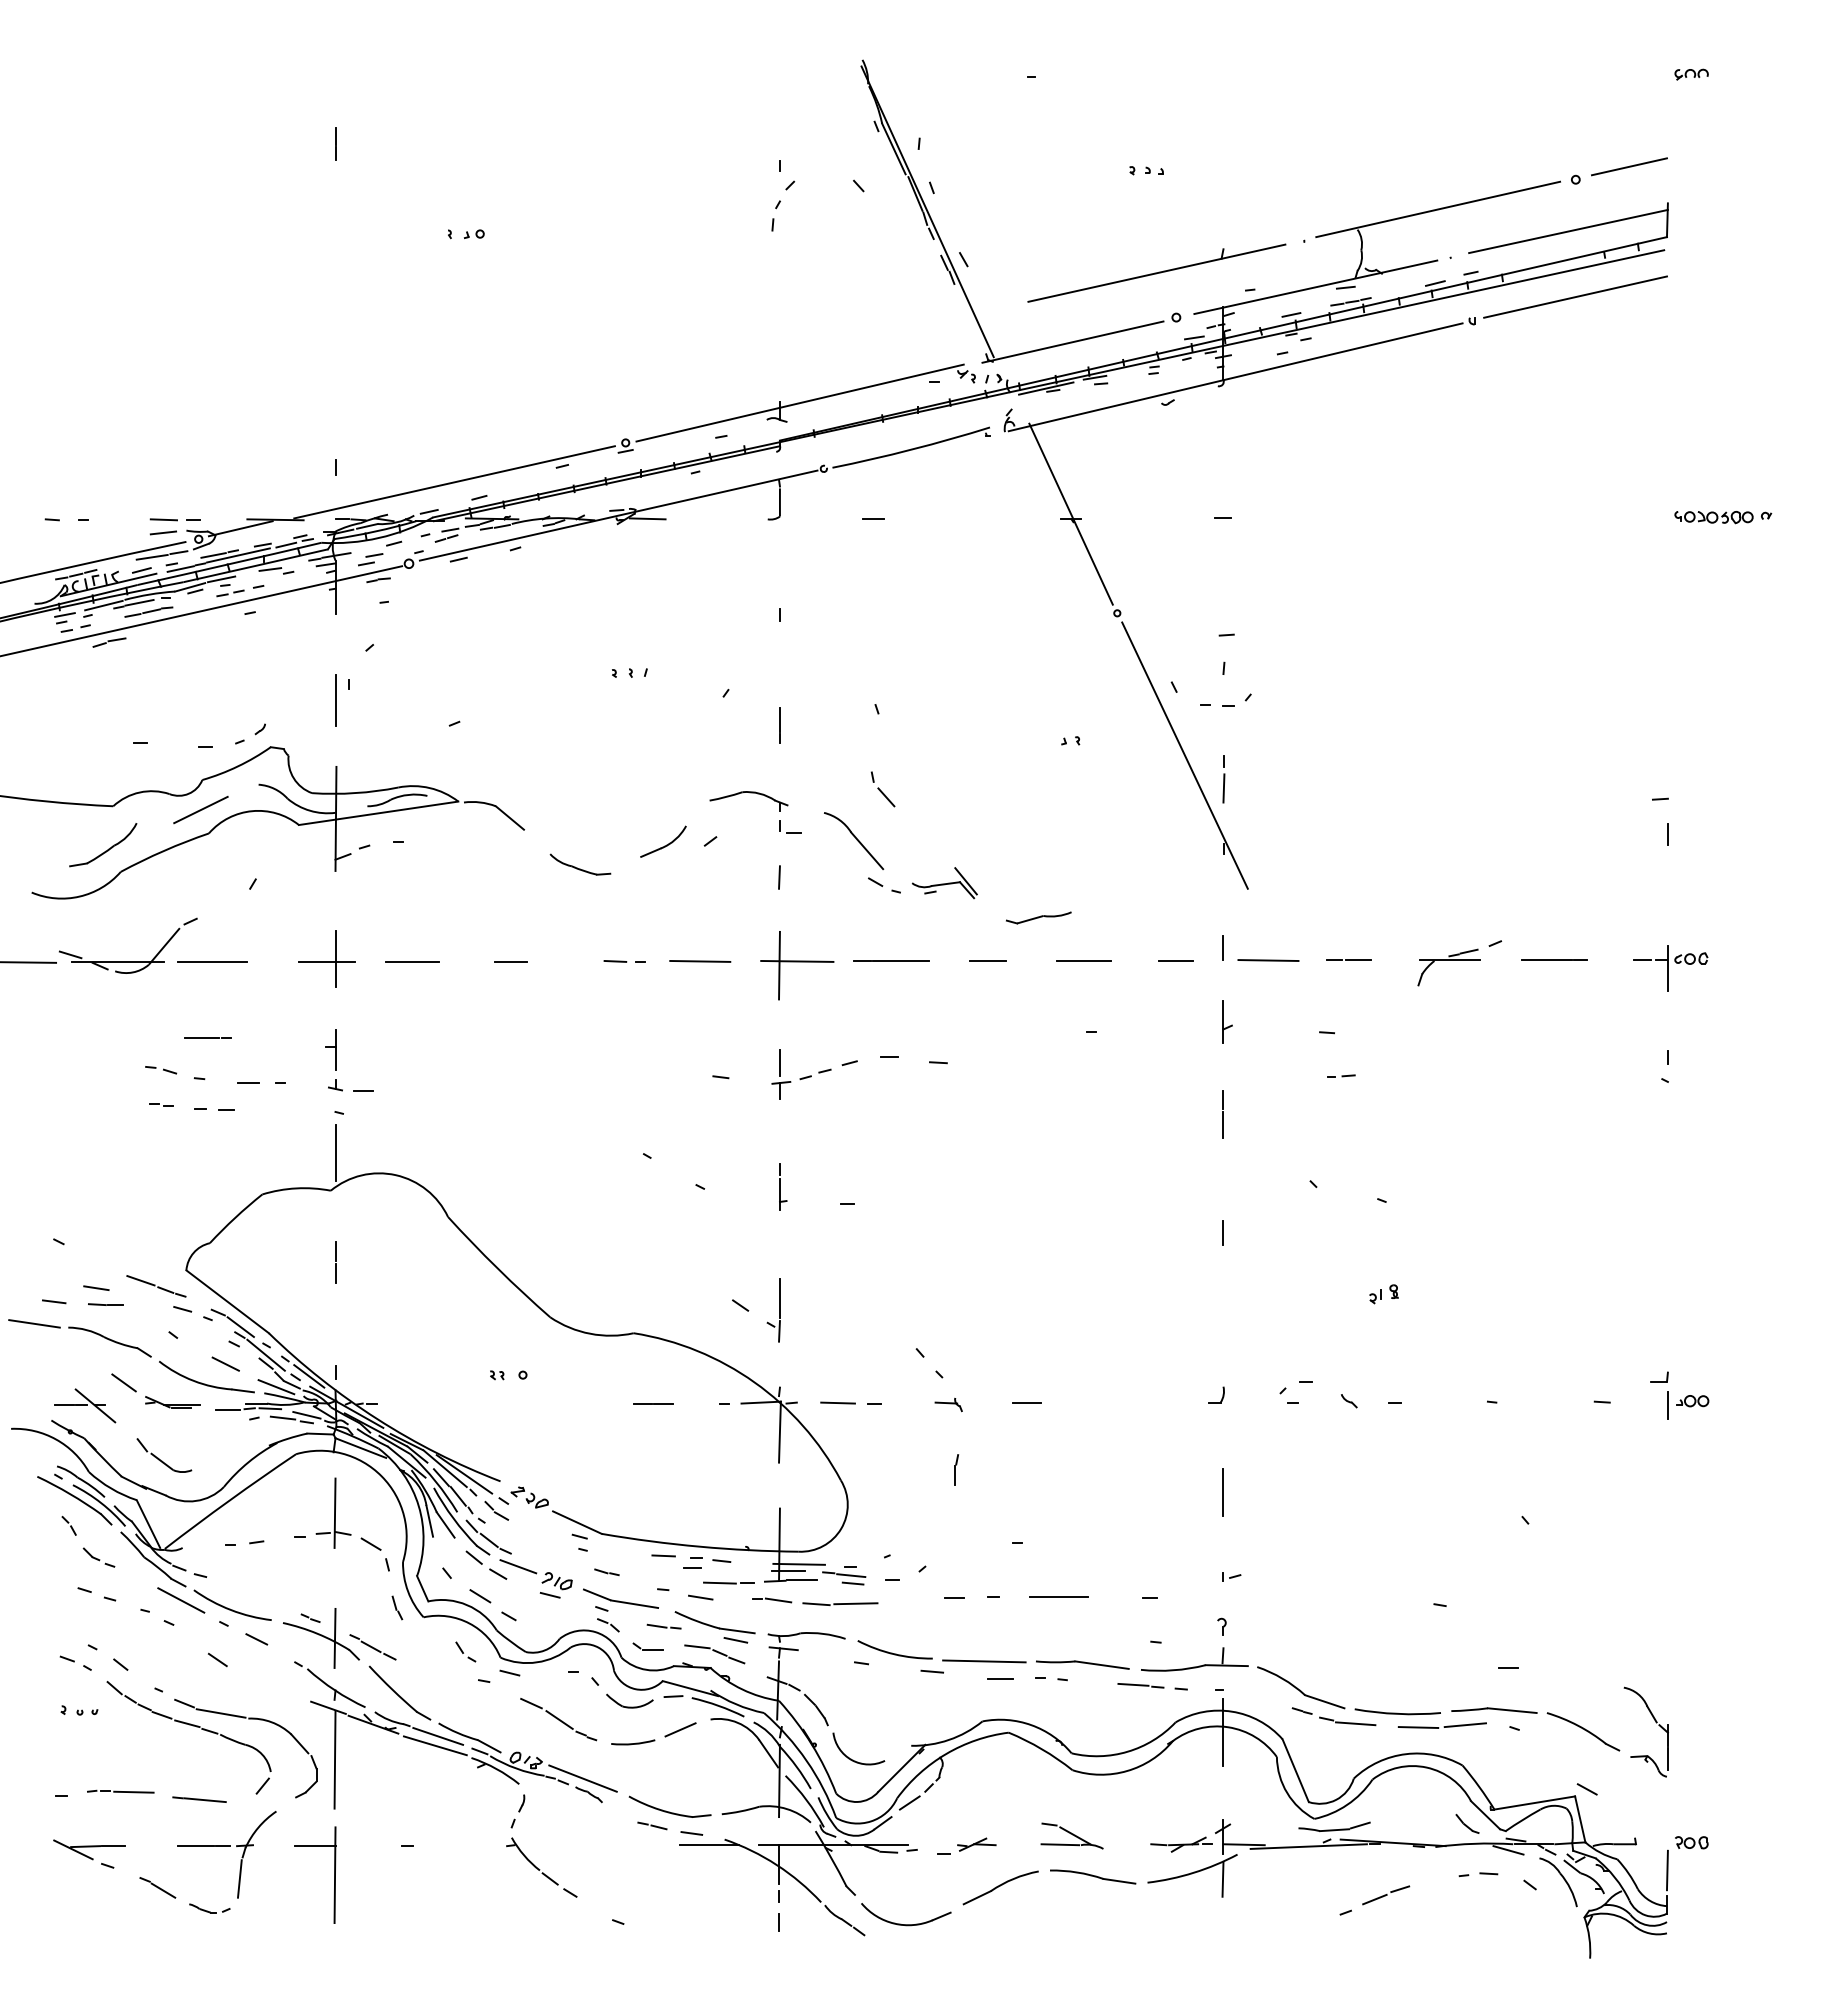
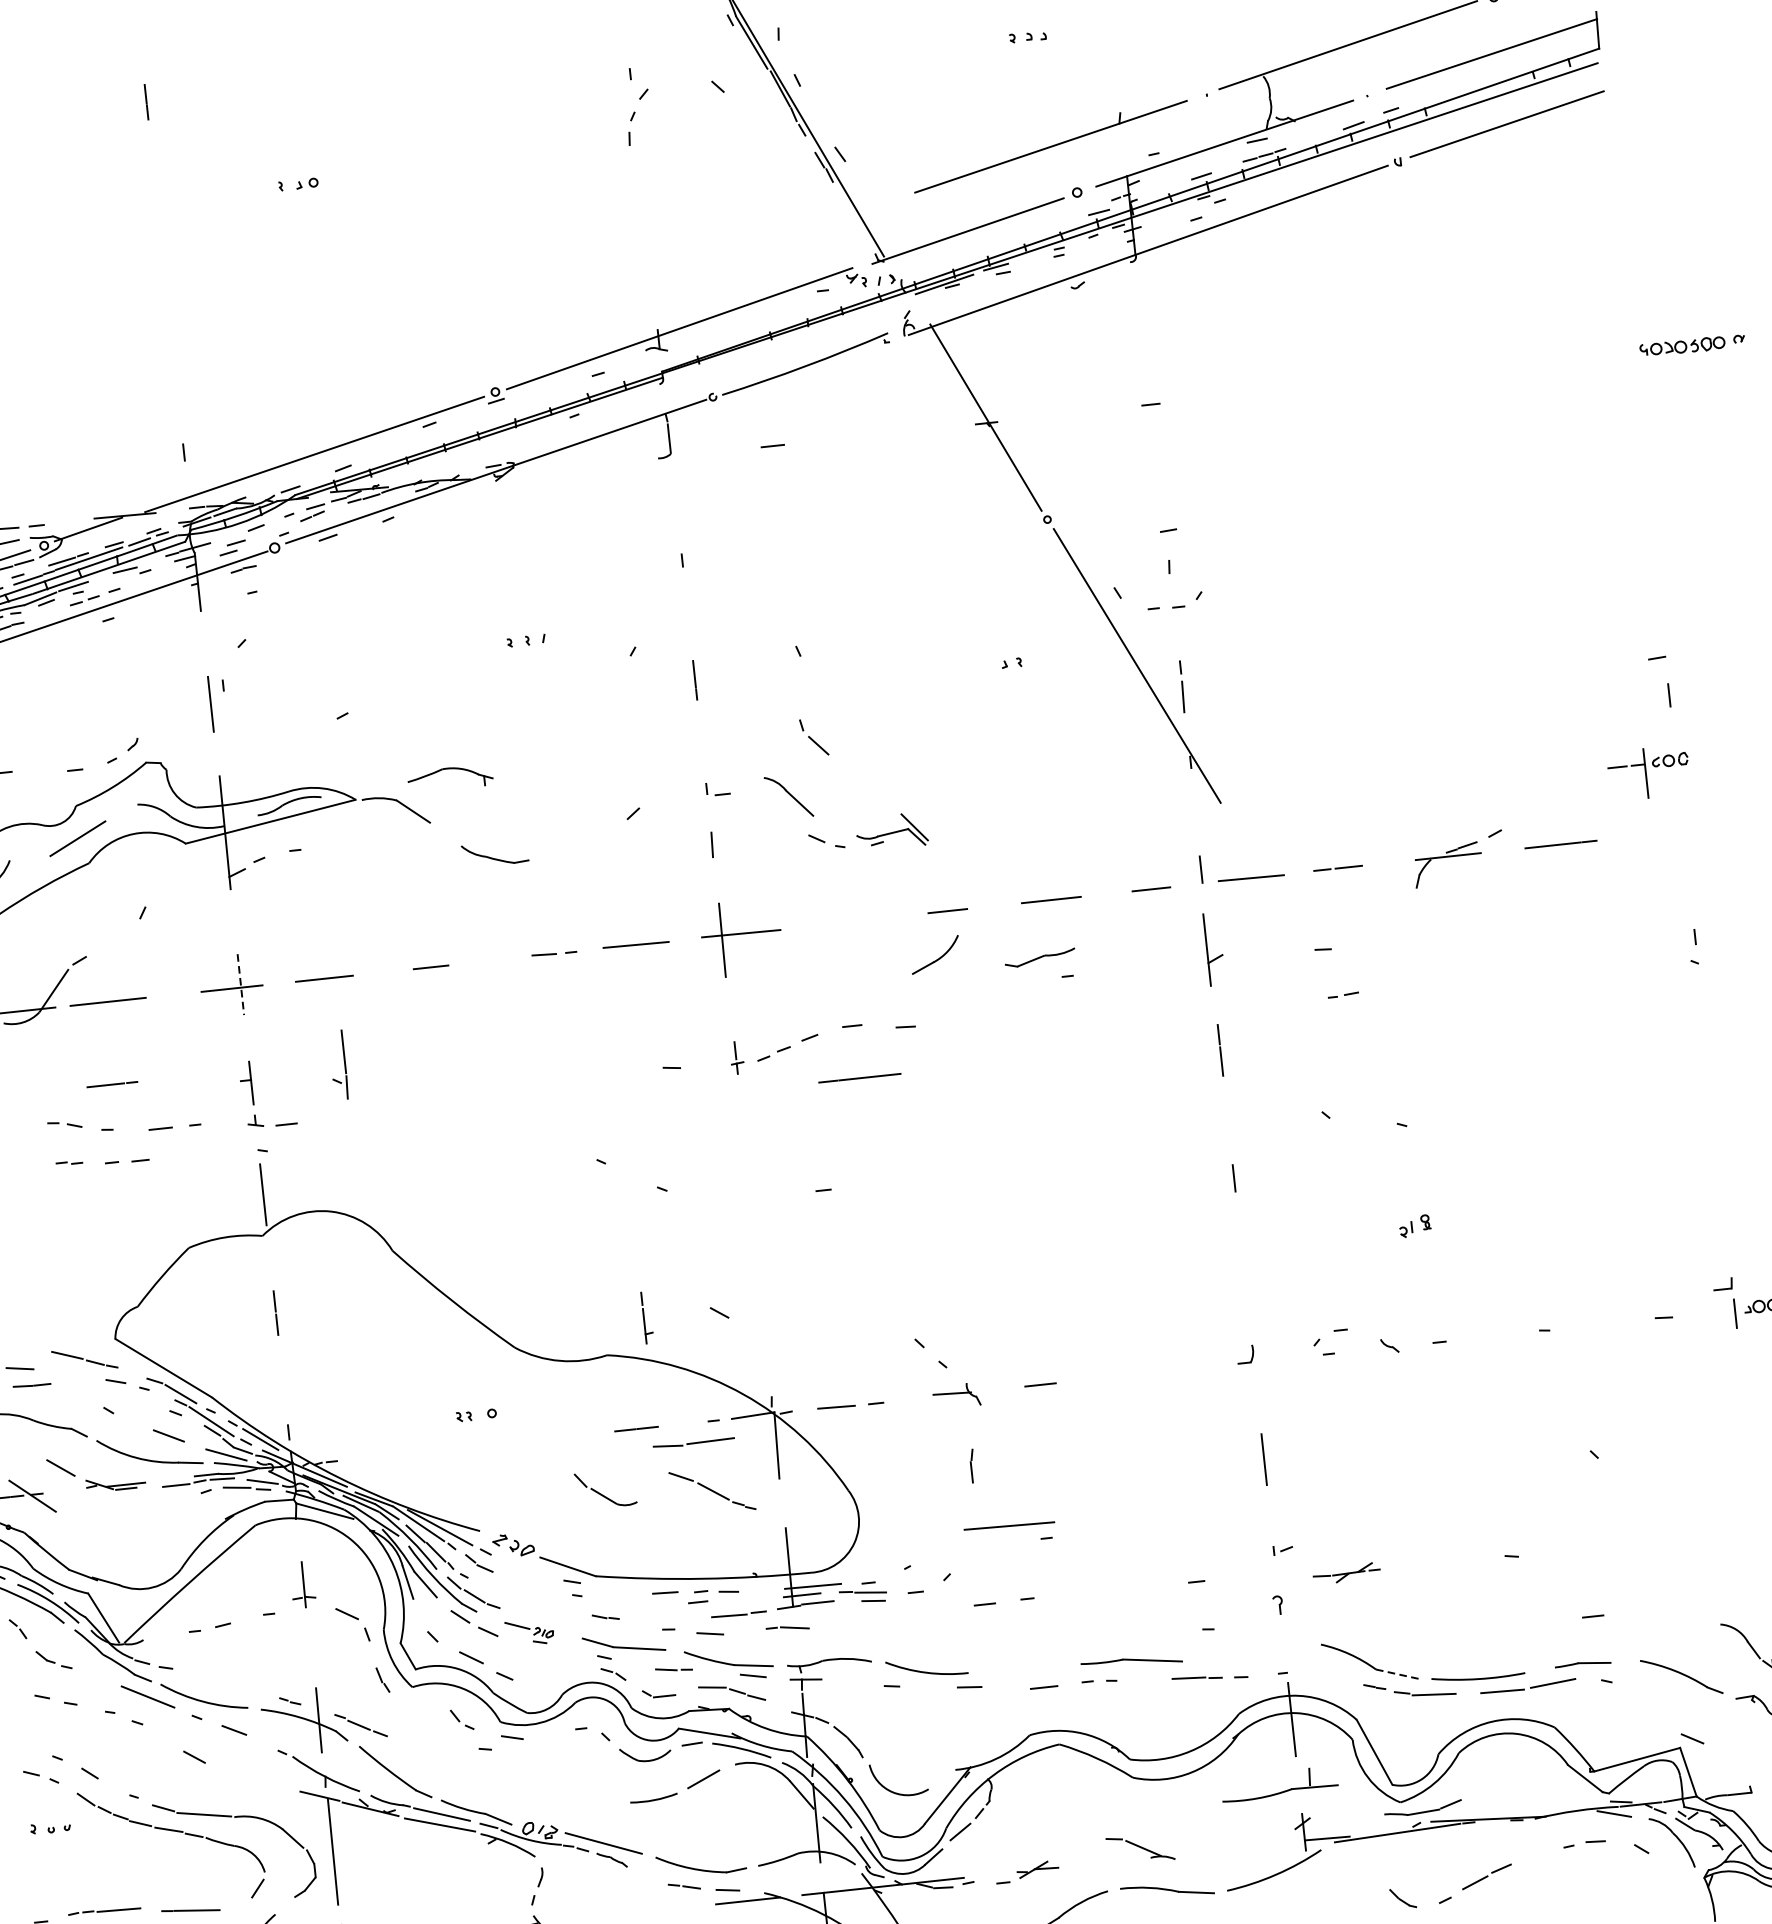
line: (647, 518) -> (527, 471), removed
part: (749, 793) -> (450, 769), moved
part: (663, 841) -> (935, 954), moved
part: (854, 841) -> (789, 797), size x0.7
part: (1038, 917) -> (1039, 957), moved
line: (335, 959) -> (240, 985), solid -> dashed
line: (891, 960) -> (859, 1077), moved
part: (1670, 968) -> (1648, 773), moved
part: (1227, 1021) -> (1214, 948), size x1.6
part: (781, 1074) -> (737, 1057), size x0.6
part: (783, 1186) -> (647, 1317), moved
part: (773, 1310) -> (338, 1065), moved
part: (948, 1404) -> (956, 1395), size x1.6
part: (164, 1455) -> (605, 1489), moved
part: (333, 1512) -> (302, 1584), size x0.6
part: (535, 1578) -> (529, 1632), size x0.6
line: (1059, 1596) -> (1098, 1591), removed
part: (840, 1603) -> (693, 1442), moved
line: (984, 1661) -> (1009, 1526), moved
part: (1194, 1666) -> (1280, 1791), moved
line: (1324, 1701) -> (1397, 1674), solid -> dashed
part: (1494, 1710) -> (1582, 1664), size x0.6
part: (558, 1719) -> (712, 1491), moved
part: (1467, 1823) -> (1403, 1898), moved
line: (1060, 1844) -> (1128, 1859), removed
part: (1181, 1844) -> (1346, 1573), moved
line: (1222, 1879) -> (1307, 1878), removed

